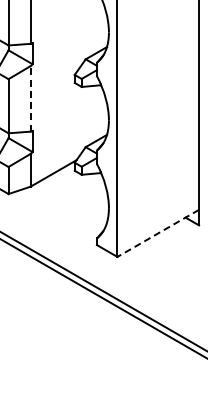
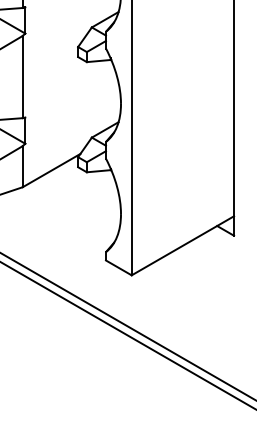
line: (30, 98) -> (22, 76), dashed -> solid
line: (157, 233) -> (181, 245), dashed -> solid

